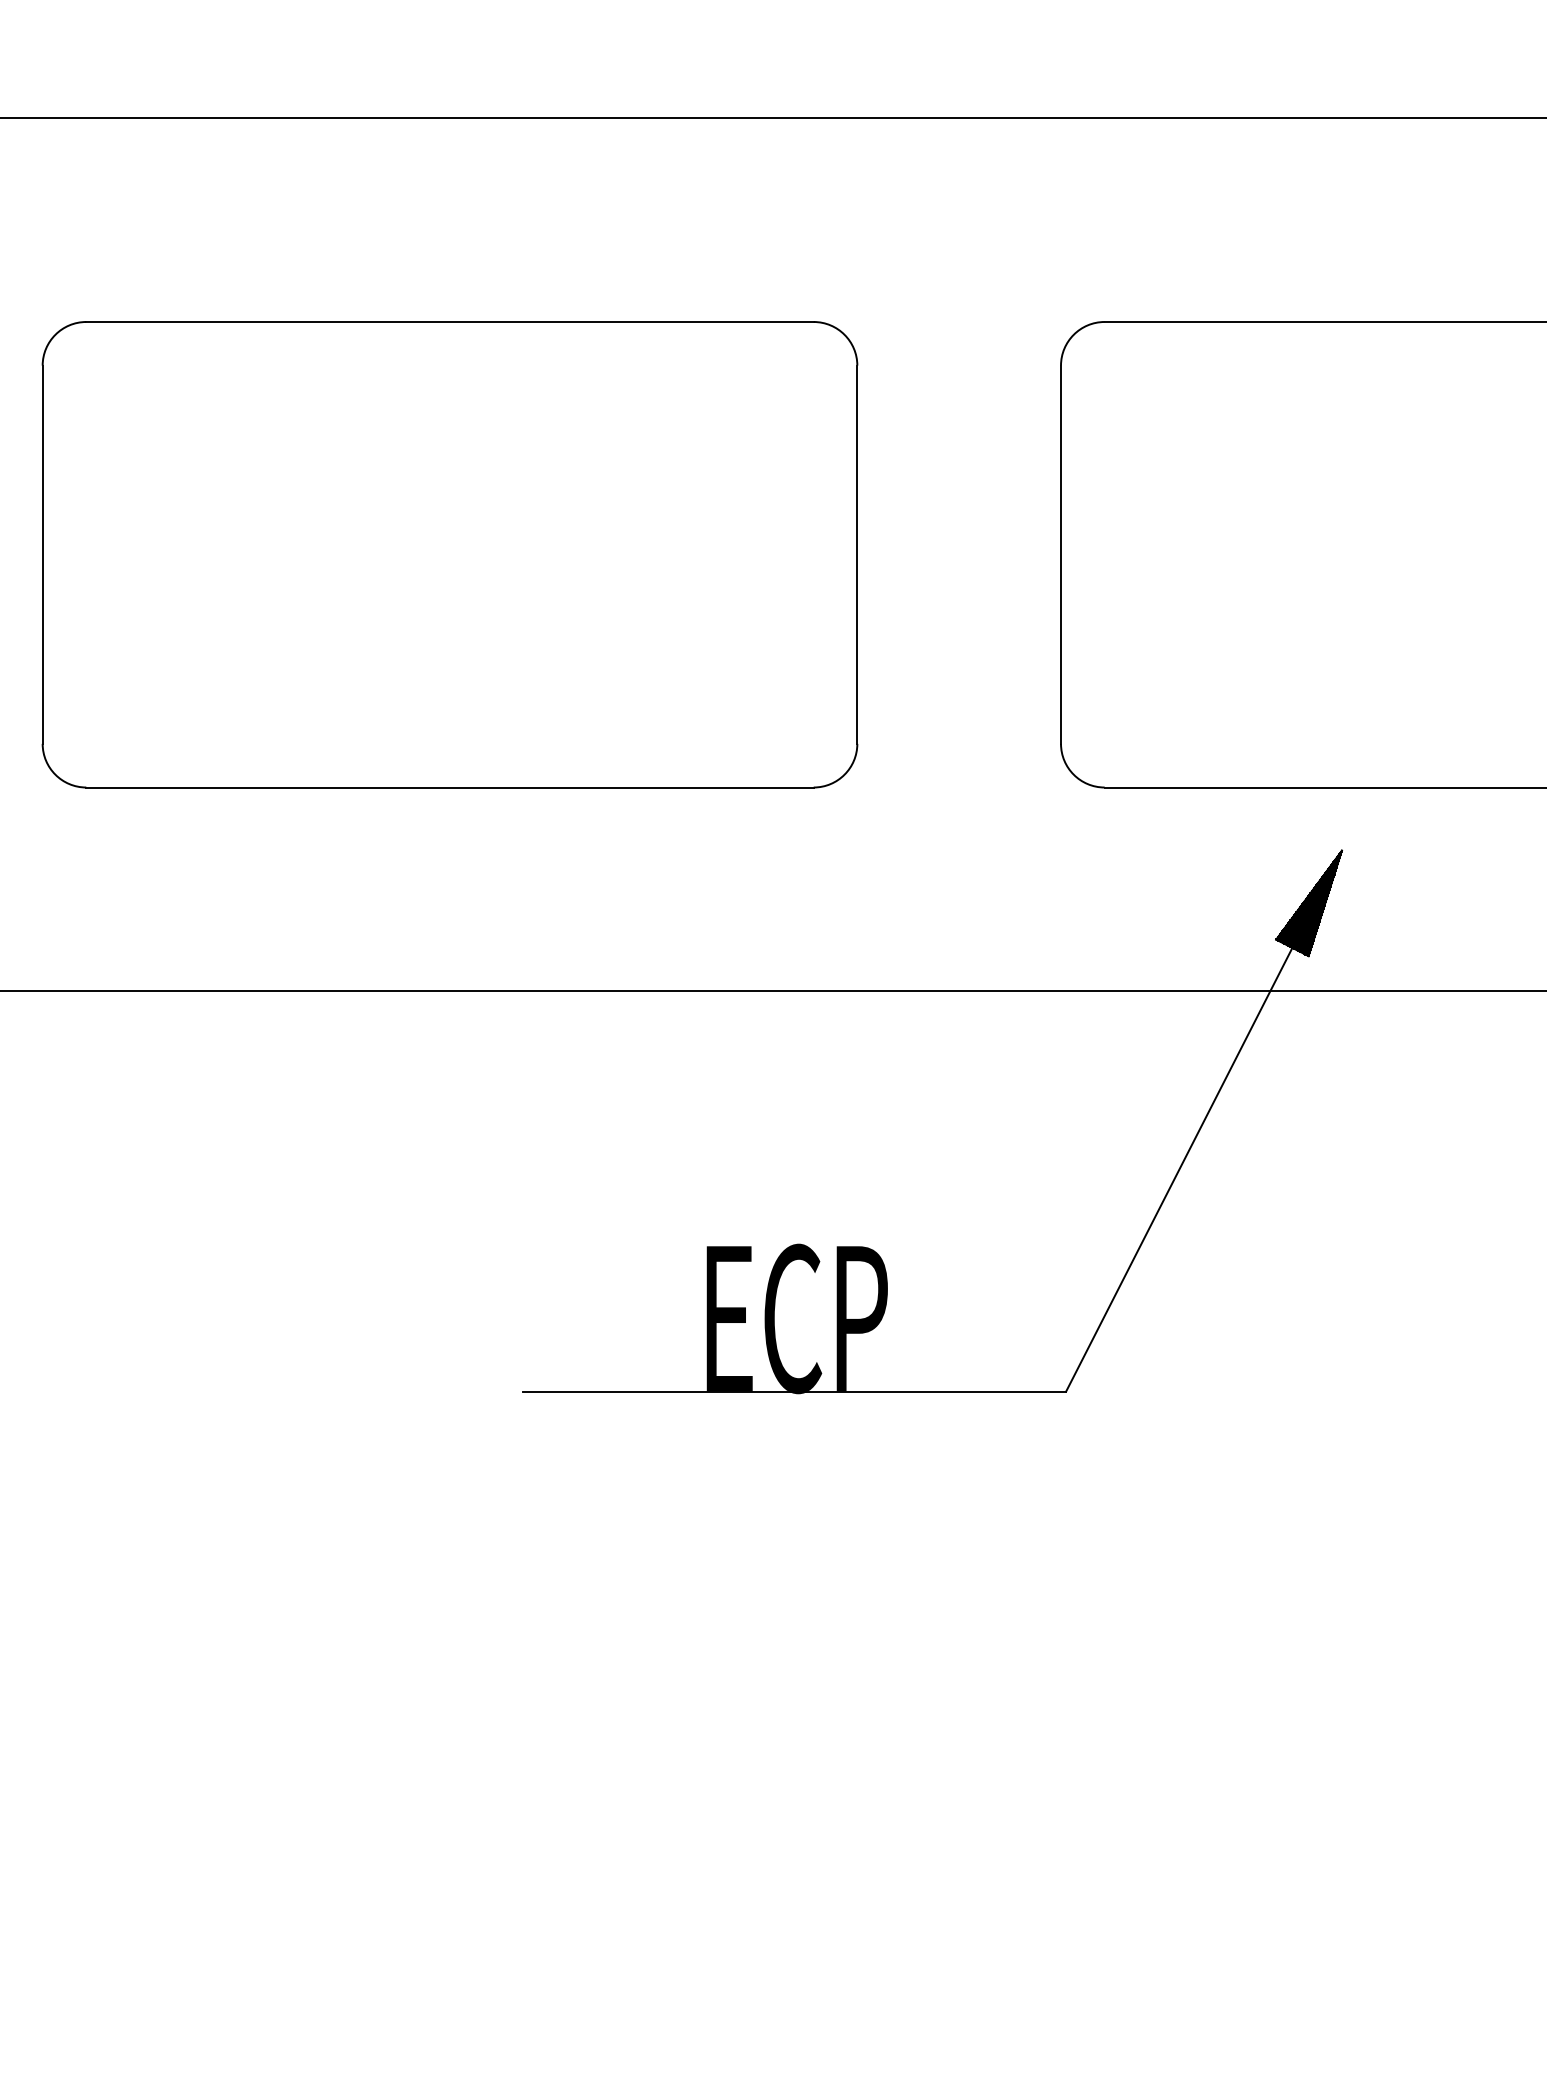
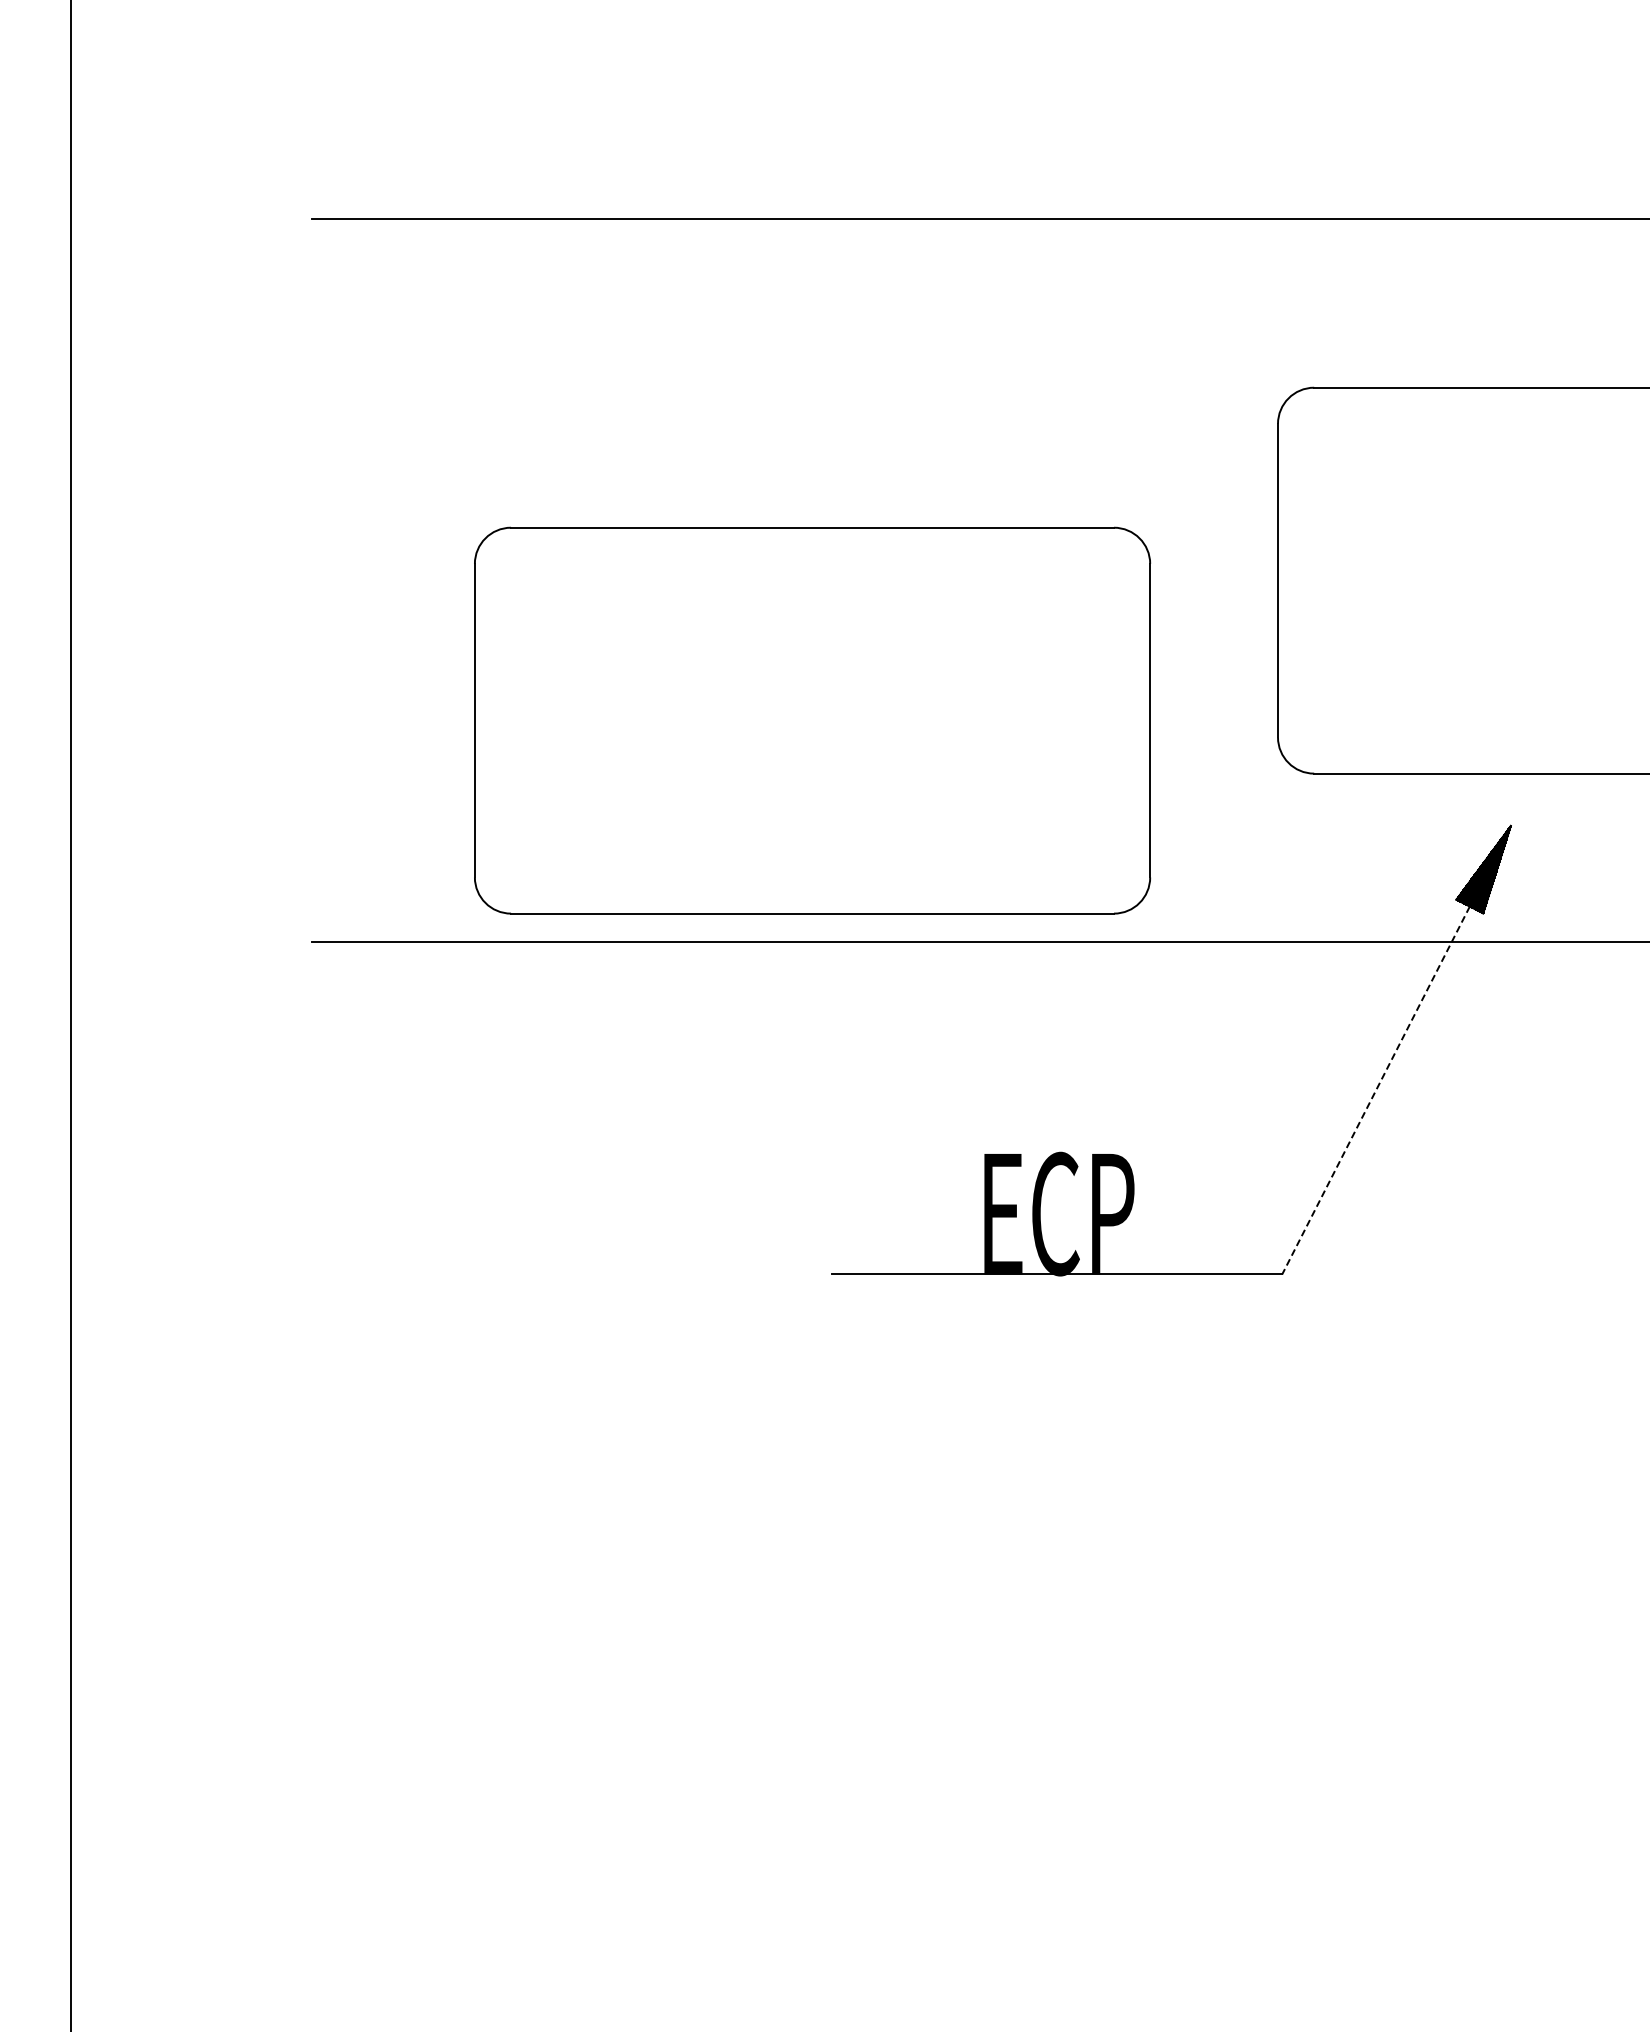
part: (449, 554) -> (812, 720), moved
line: (1178, 1169) -> (1375, 1090), solid -> dashed

